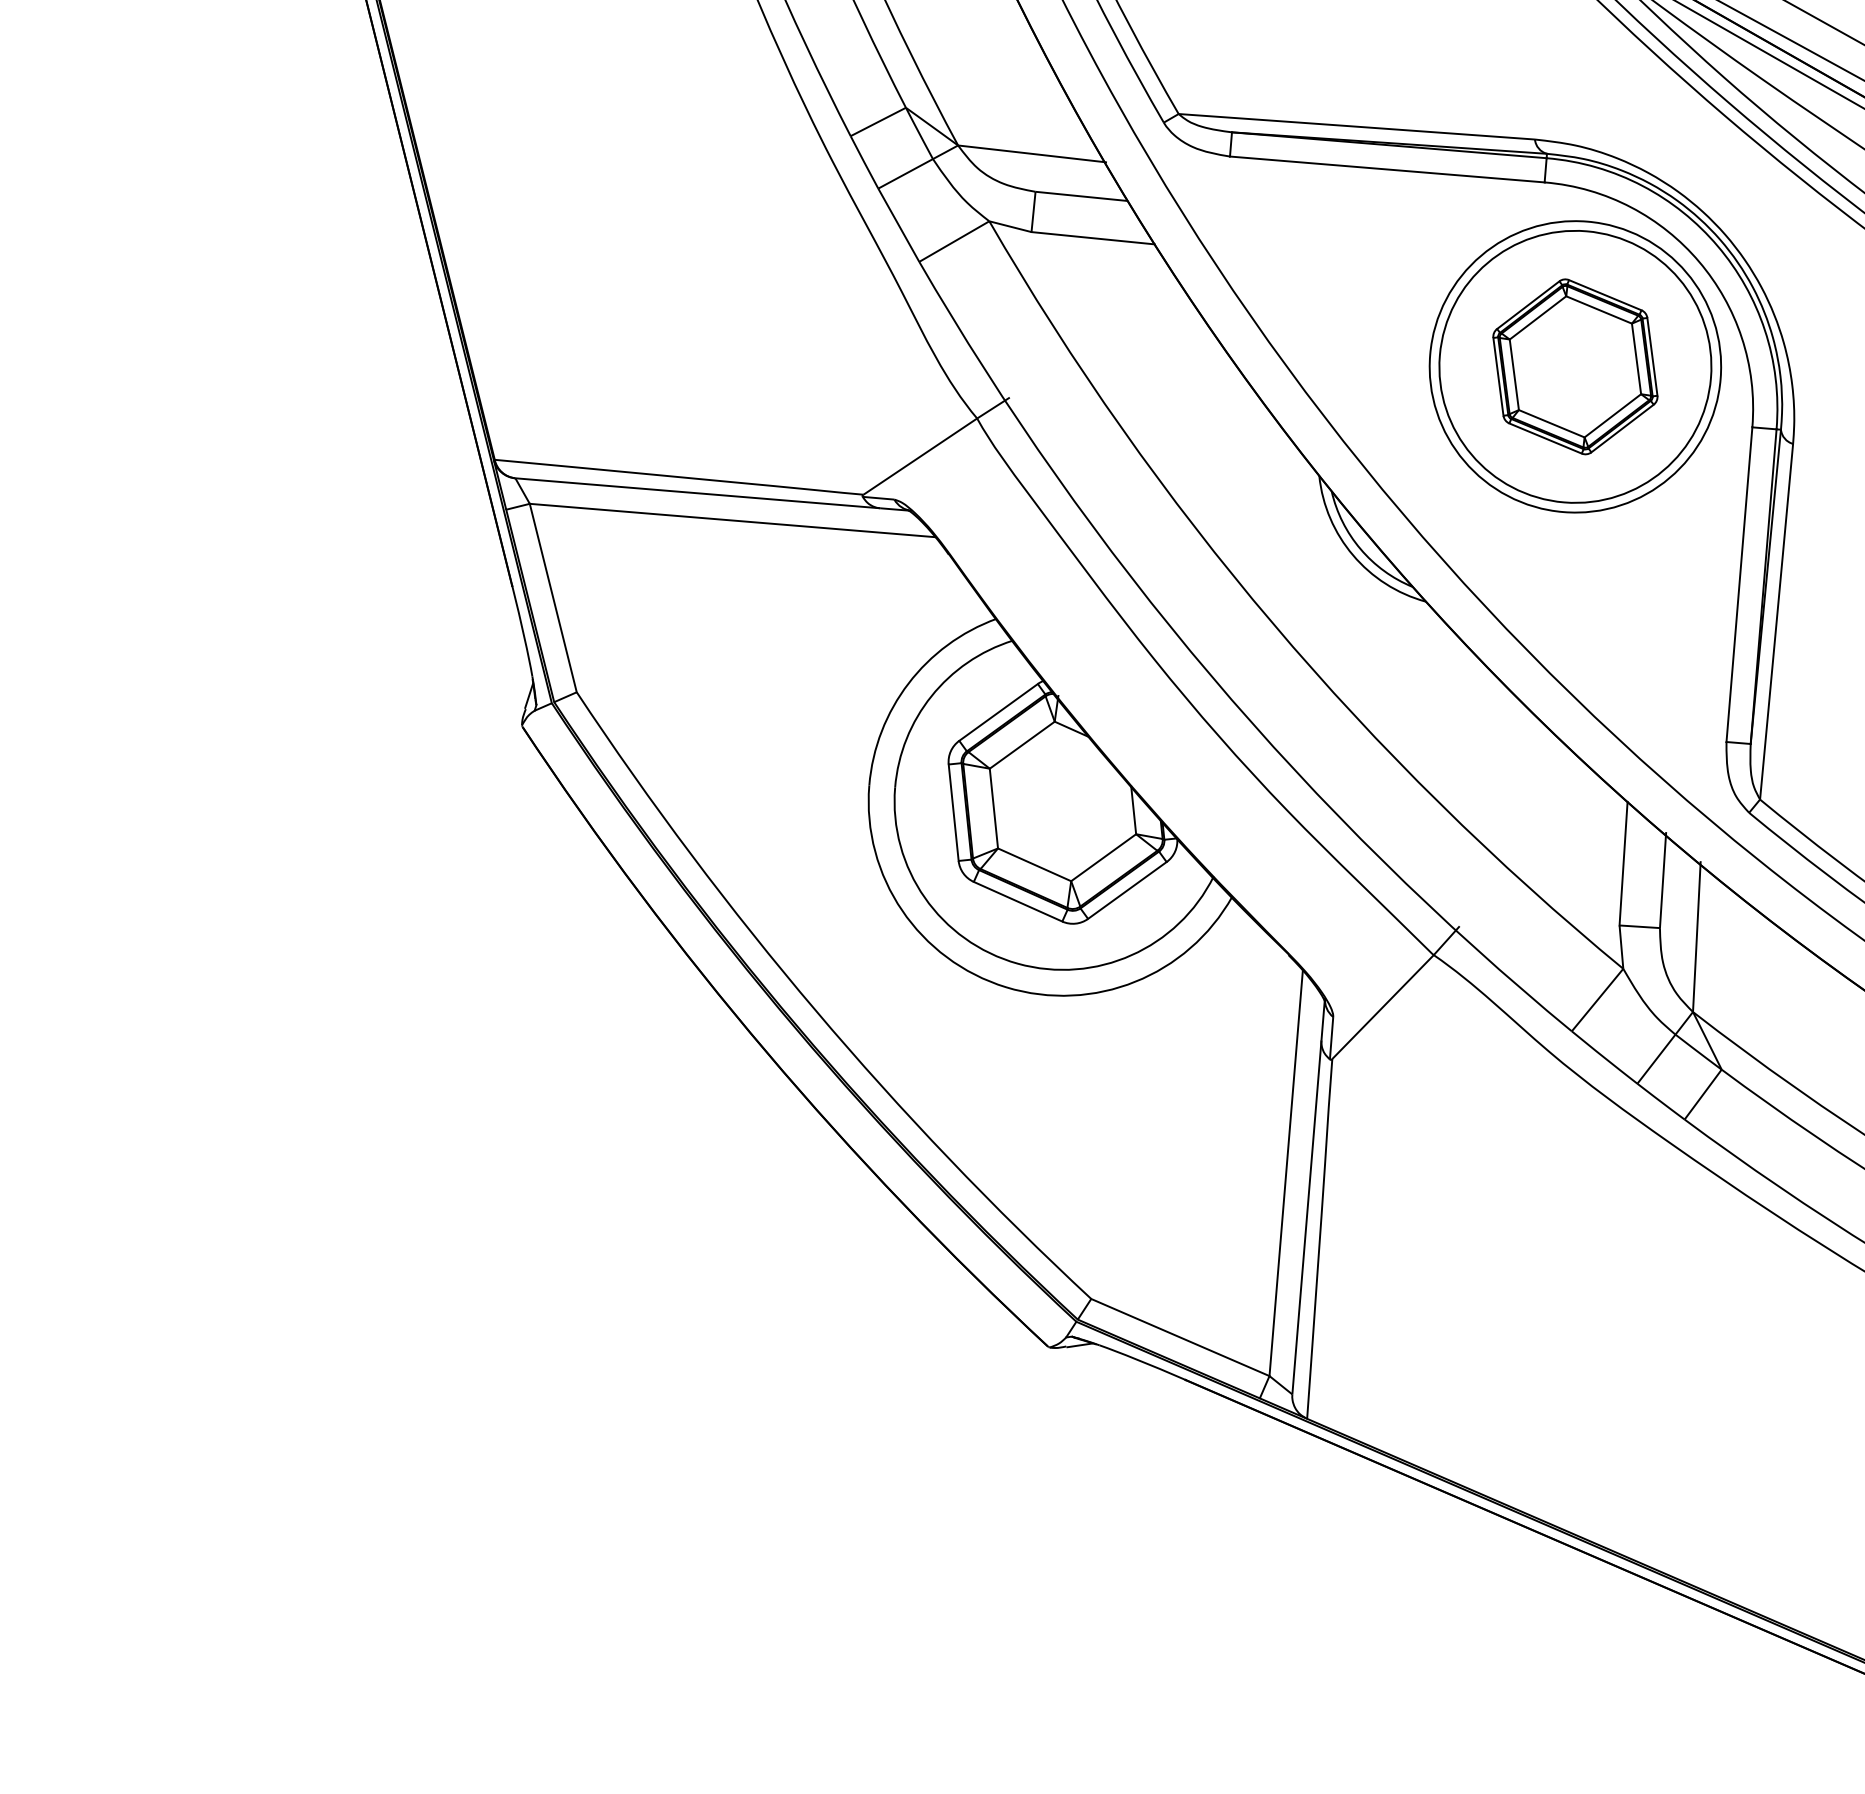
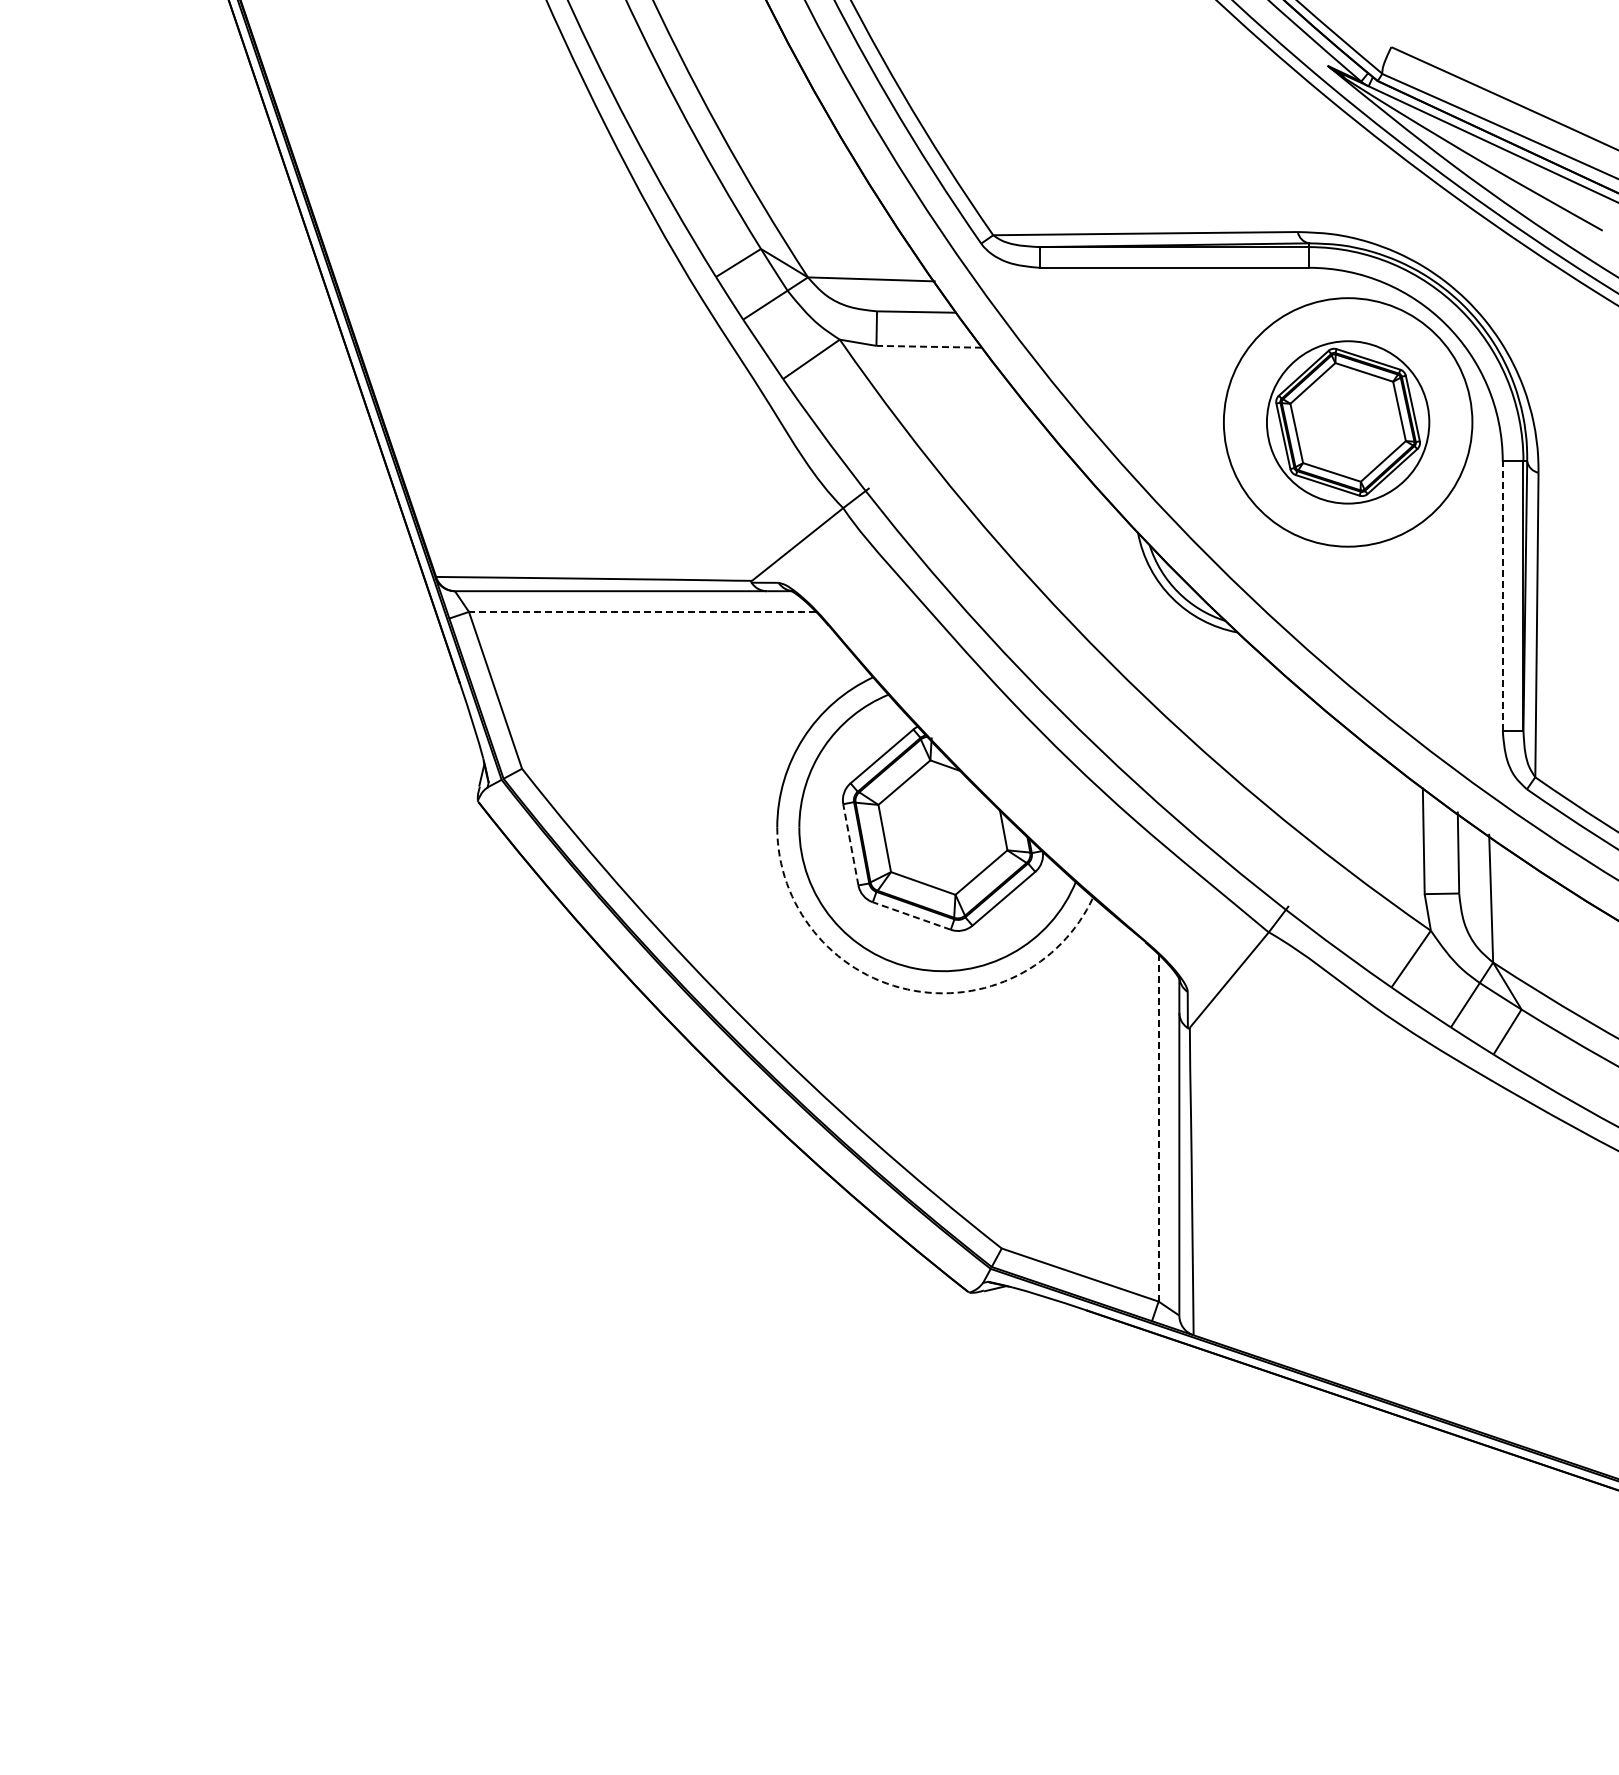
line: (1093, 237) -> (929, 346), solid -> dashed
circle: (1575, 366) -> (1348, 422), size x0.7
line: (732, 520) -> (642, 611), solid -> dashed
line: (1739, 585) -> (1502, 596), solid -> dashed
line: (953, 812) -> (850, 844), solid -> dashed
line: (1017, 901) -> (911, 915), solid -> dashed
arc: (1005, 987) -> (907, 989), solid -> dashed
line: (1285, 1173) -> (1158, 1128), solid -> dashed

